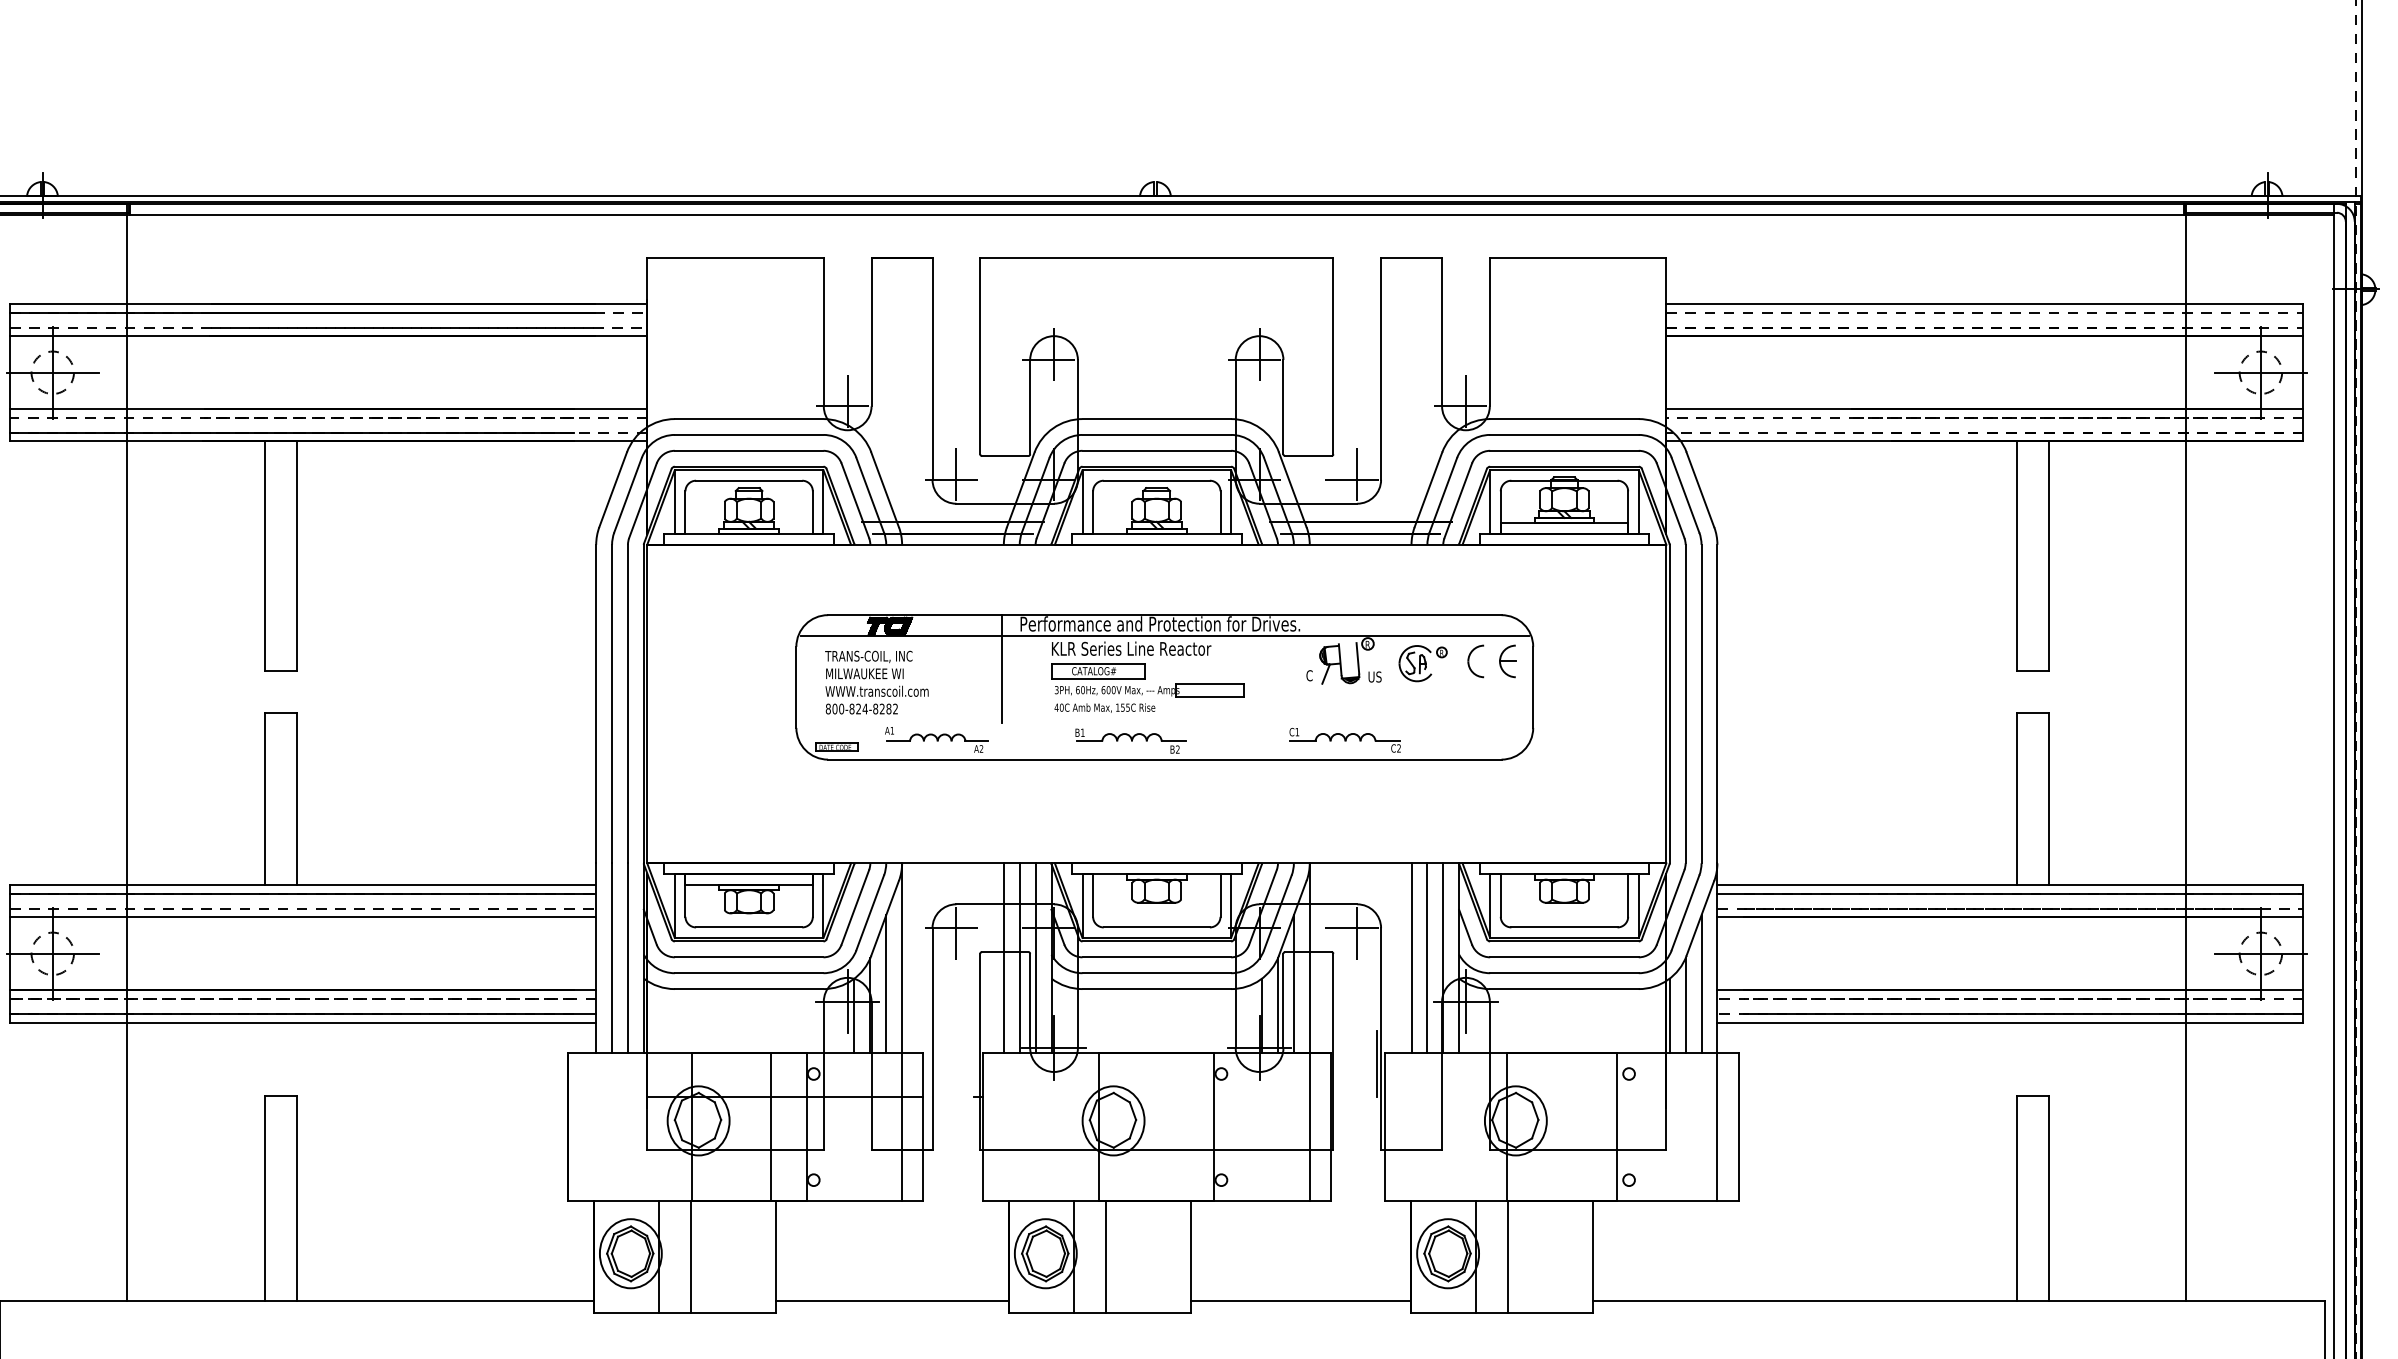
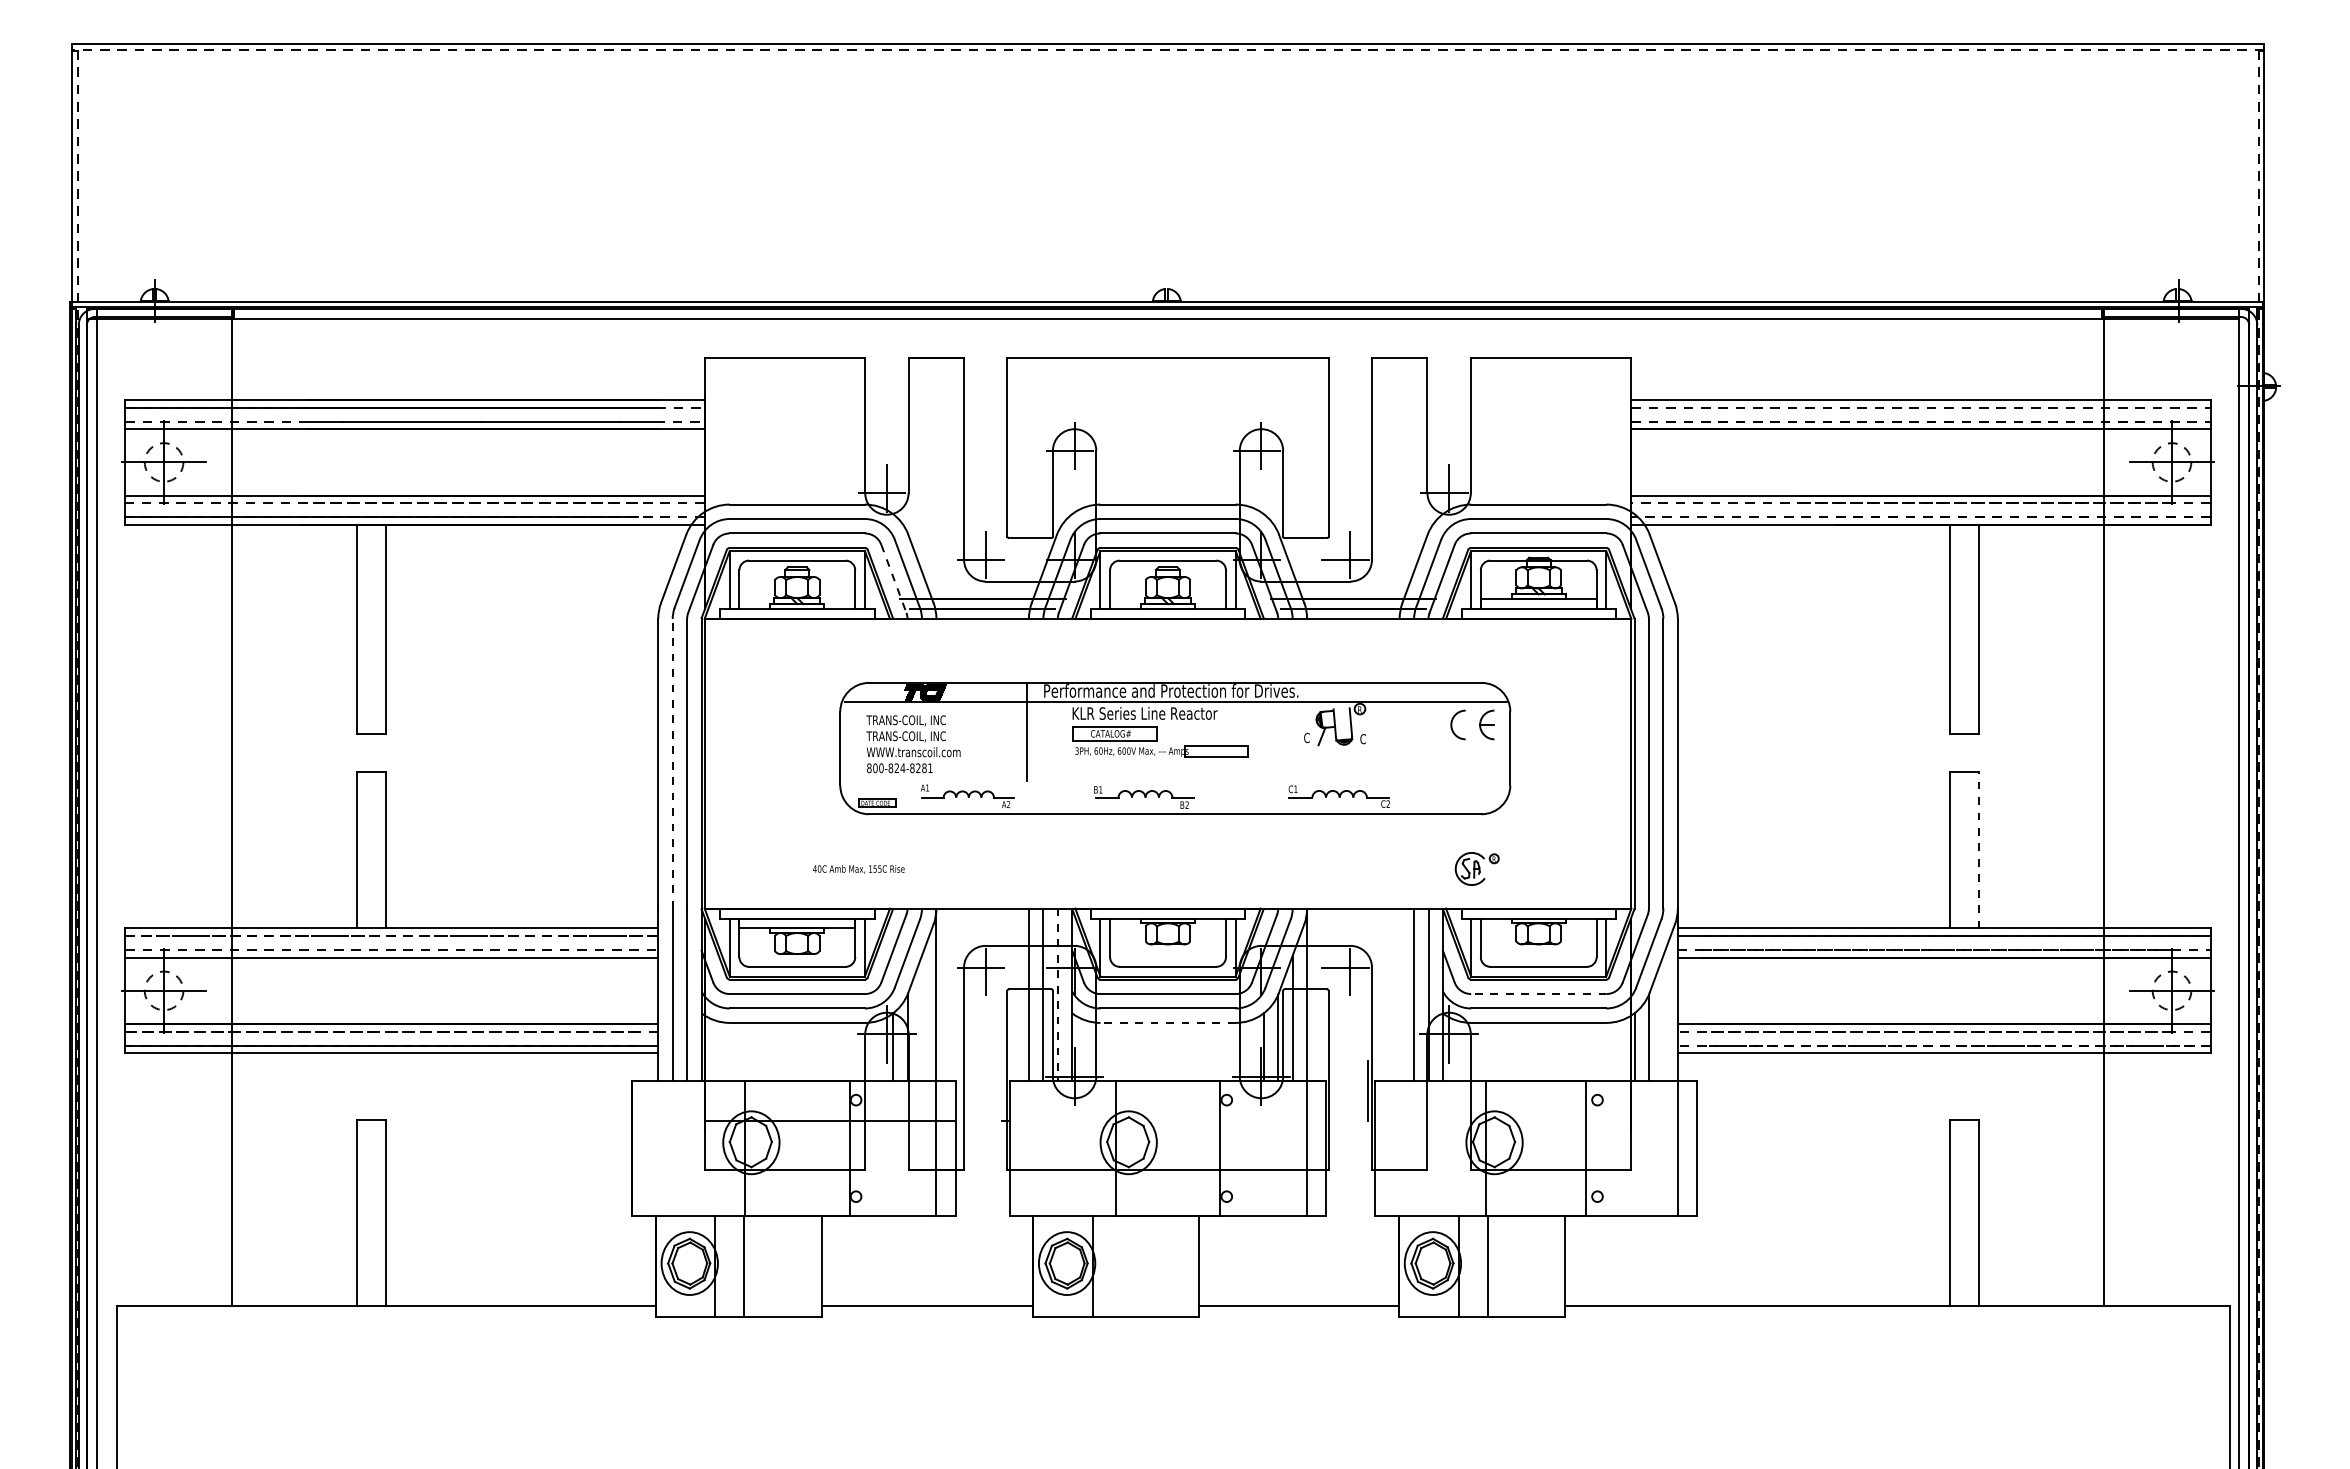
line: (856, 501) -> (894, 579), solid -> dashed
part: (1422, 663) -> (1476, 868), moved
text: (868, 674) -> (905, 736), MILWAUKEE WI -> TRANS-COIL, INC
text: (1375, 677) -> (1366, 739), US -> C
line: (611, 703) -> (672, 763), solid -> dashed
text: (895, 708) -> (930, 767), 800-824-8282 -> 800-824-8281
text: (1104, 708) -> (858, 869), moved
line: (2048, 798) -> (1978, 849), solid -> dashed
line: (302, 894) -> (391, 936), solid -> dashed
line: (1411, 957) -> (1399, 994), removed
line: (1564, 957) -> (1538, 994), solid -> dashed
line: (1035, 958) -> (1057, 995), solid -> dashed
line: (885, 983) -> (921, 1017), removed
line: (1701, 983) -> (1663, 1017), removed
line: (1157, 988) -> (1168, 1022), solid -> dashed
line: (2022, 1013) -> (1955, 1045), solid -> dashed
line: (771, 1127) -> (817, 1148), removed
line: (1105, 1256) -> (1121, 1266), removed

